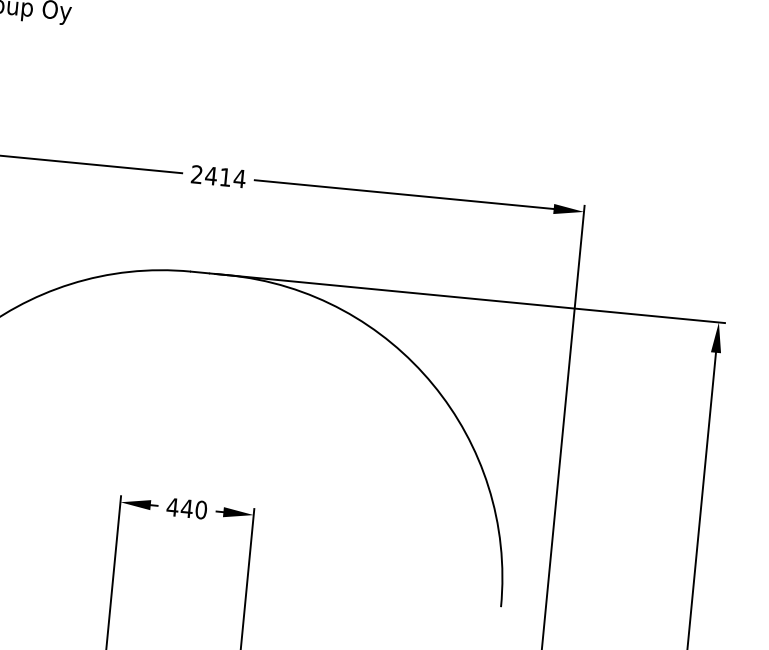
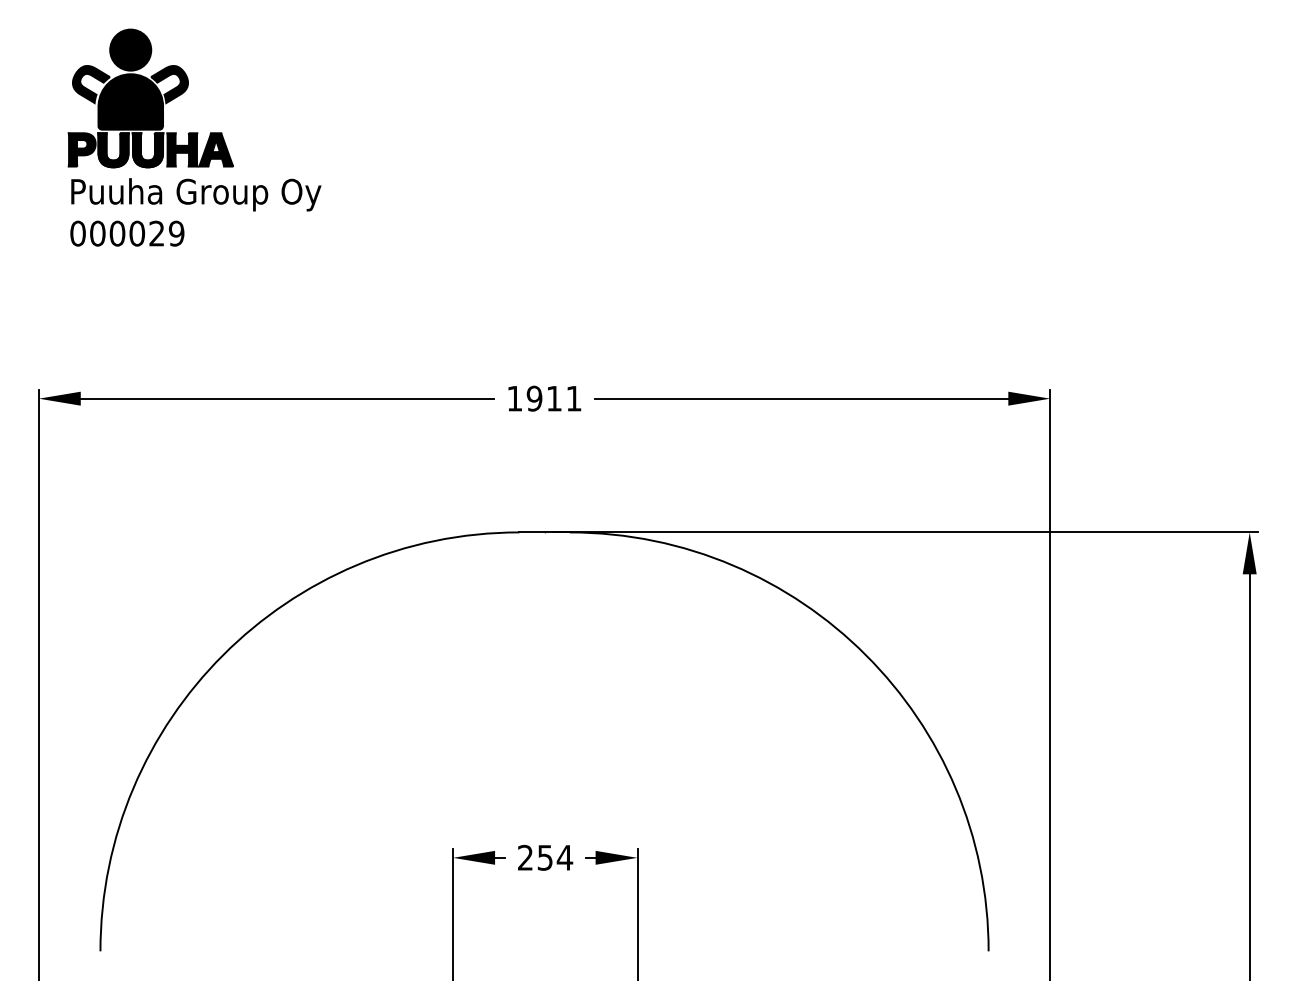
text: (218, 176) -> (544, 398), 2414 -> 1911
text: (187, 508) -> (545, 857), 440 -> 254

